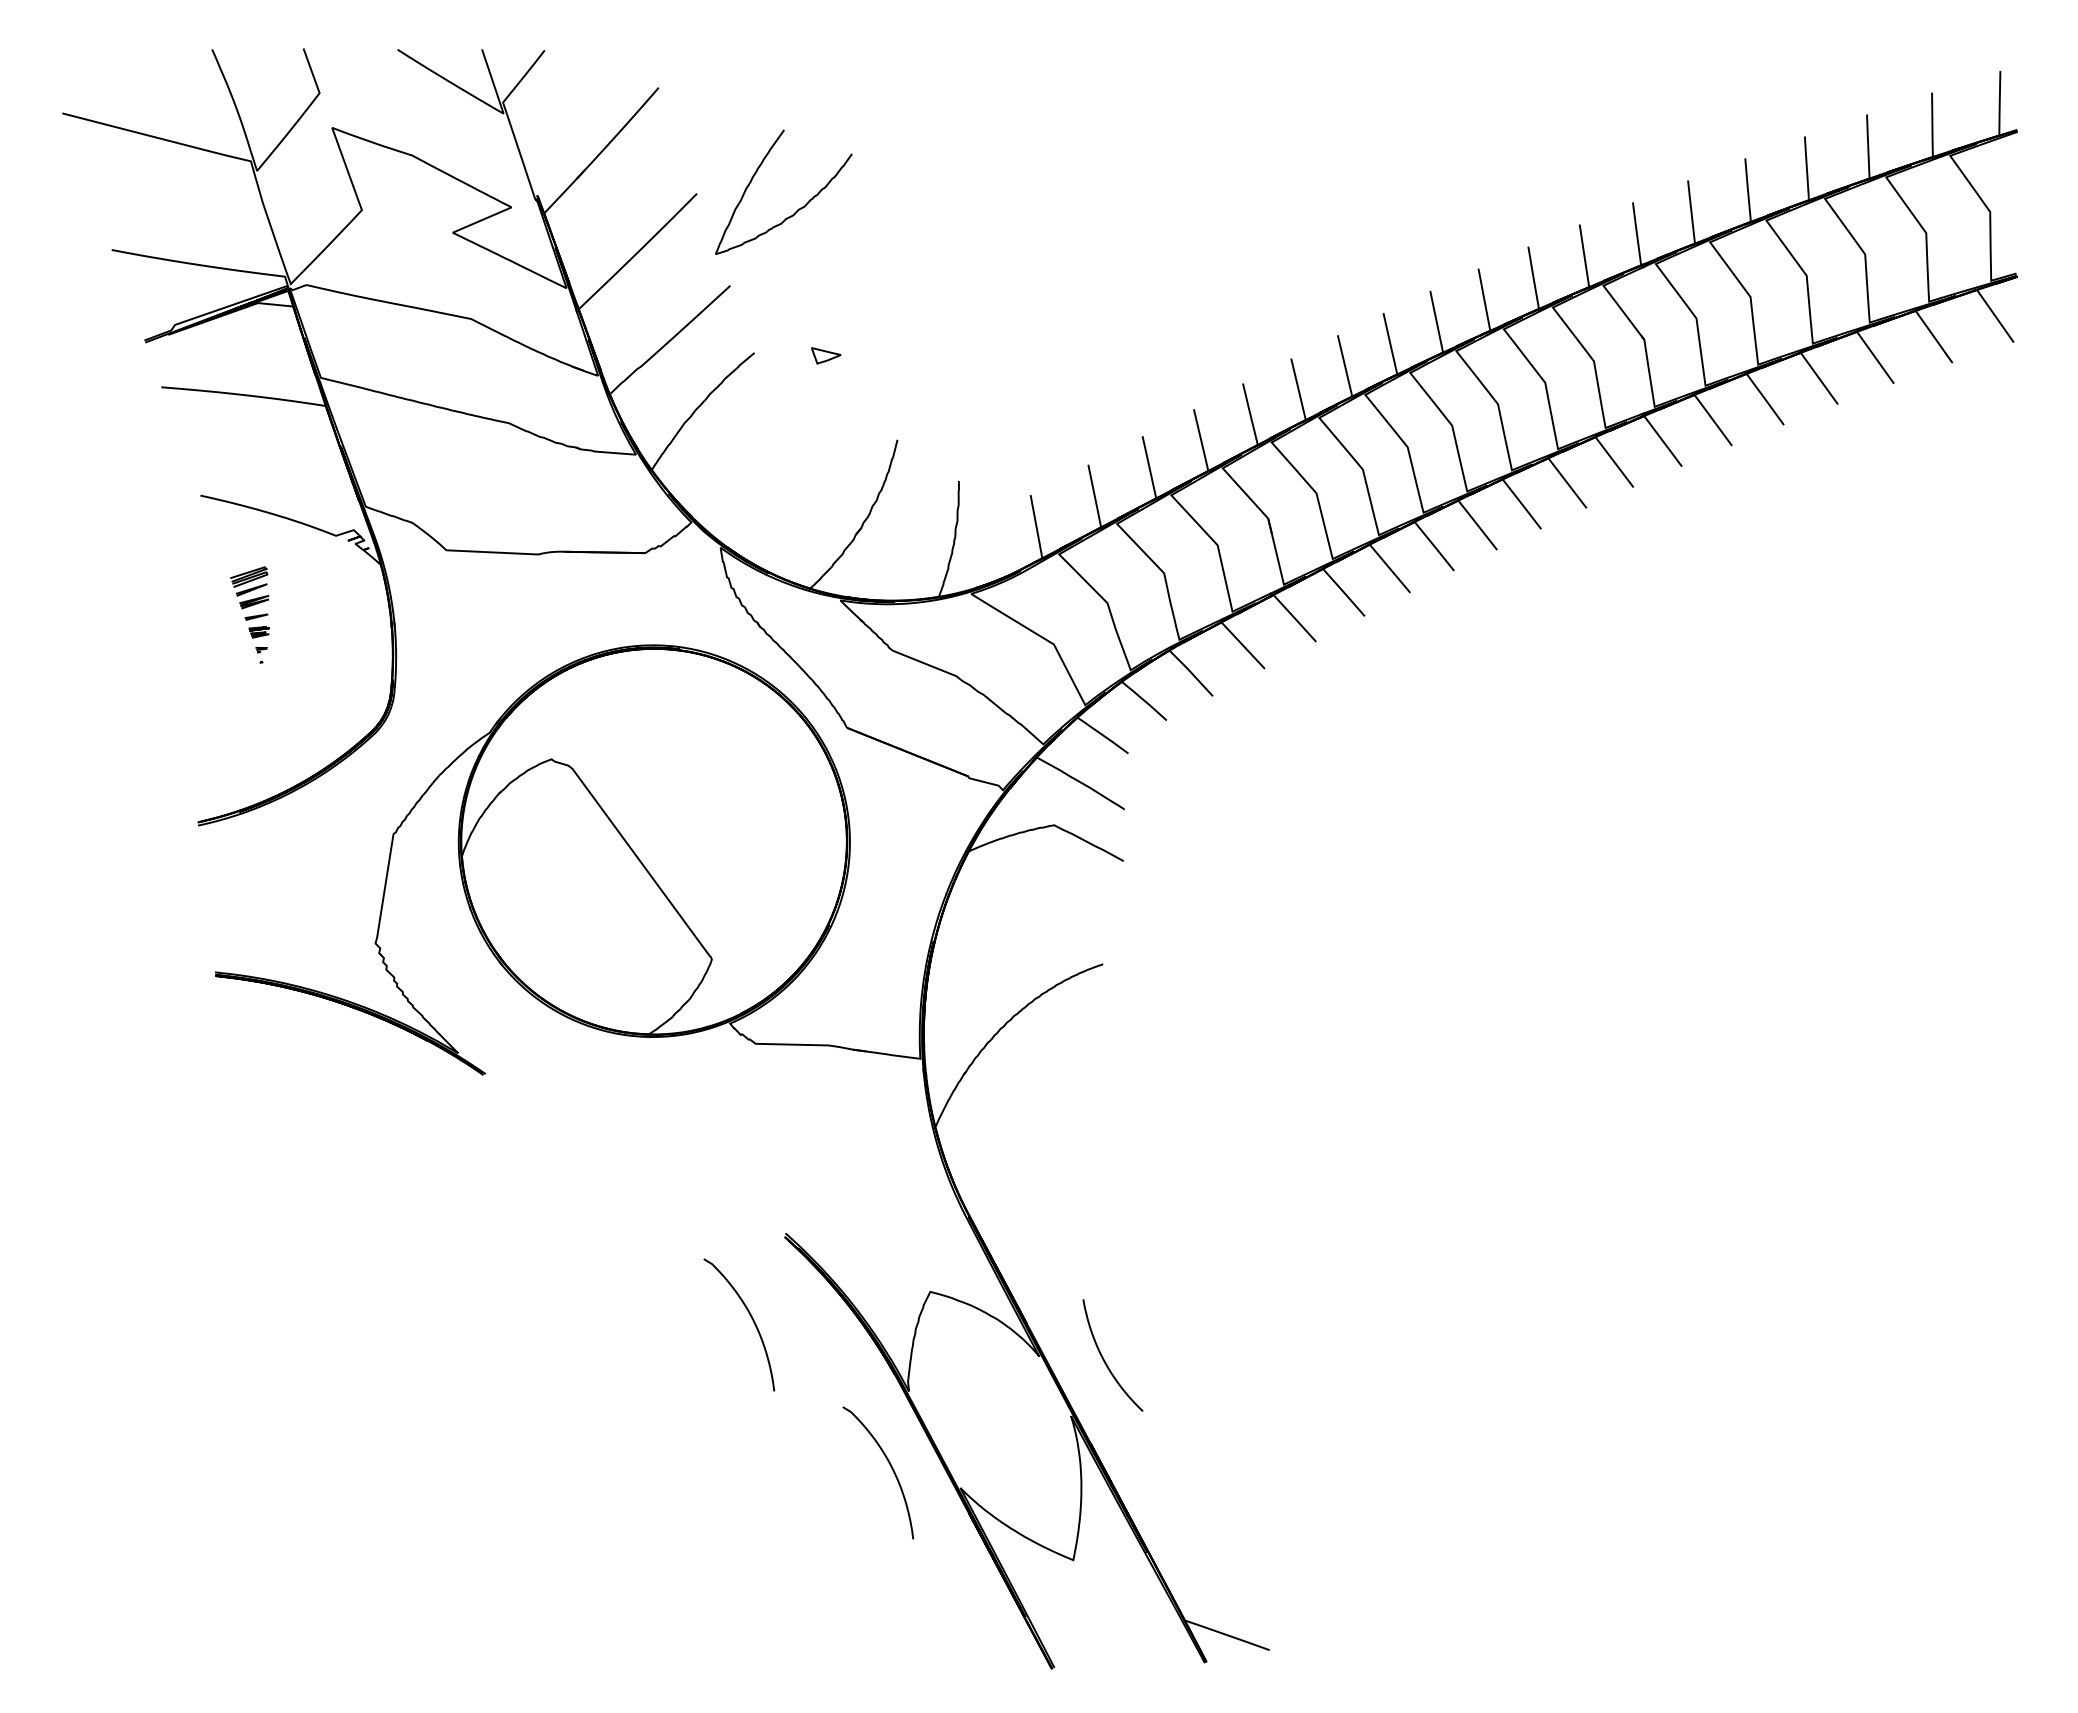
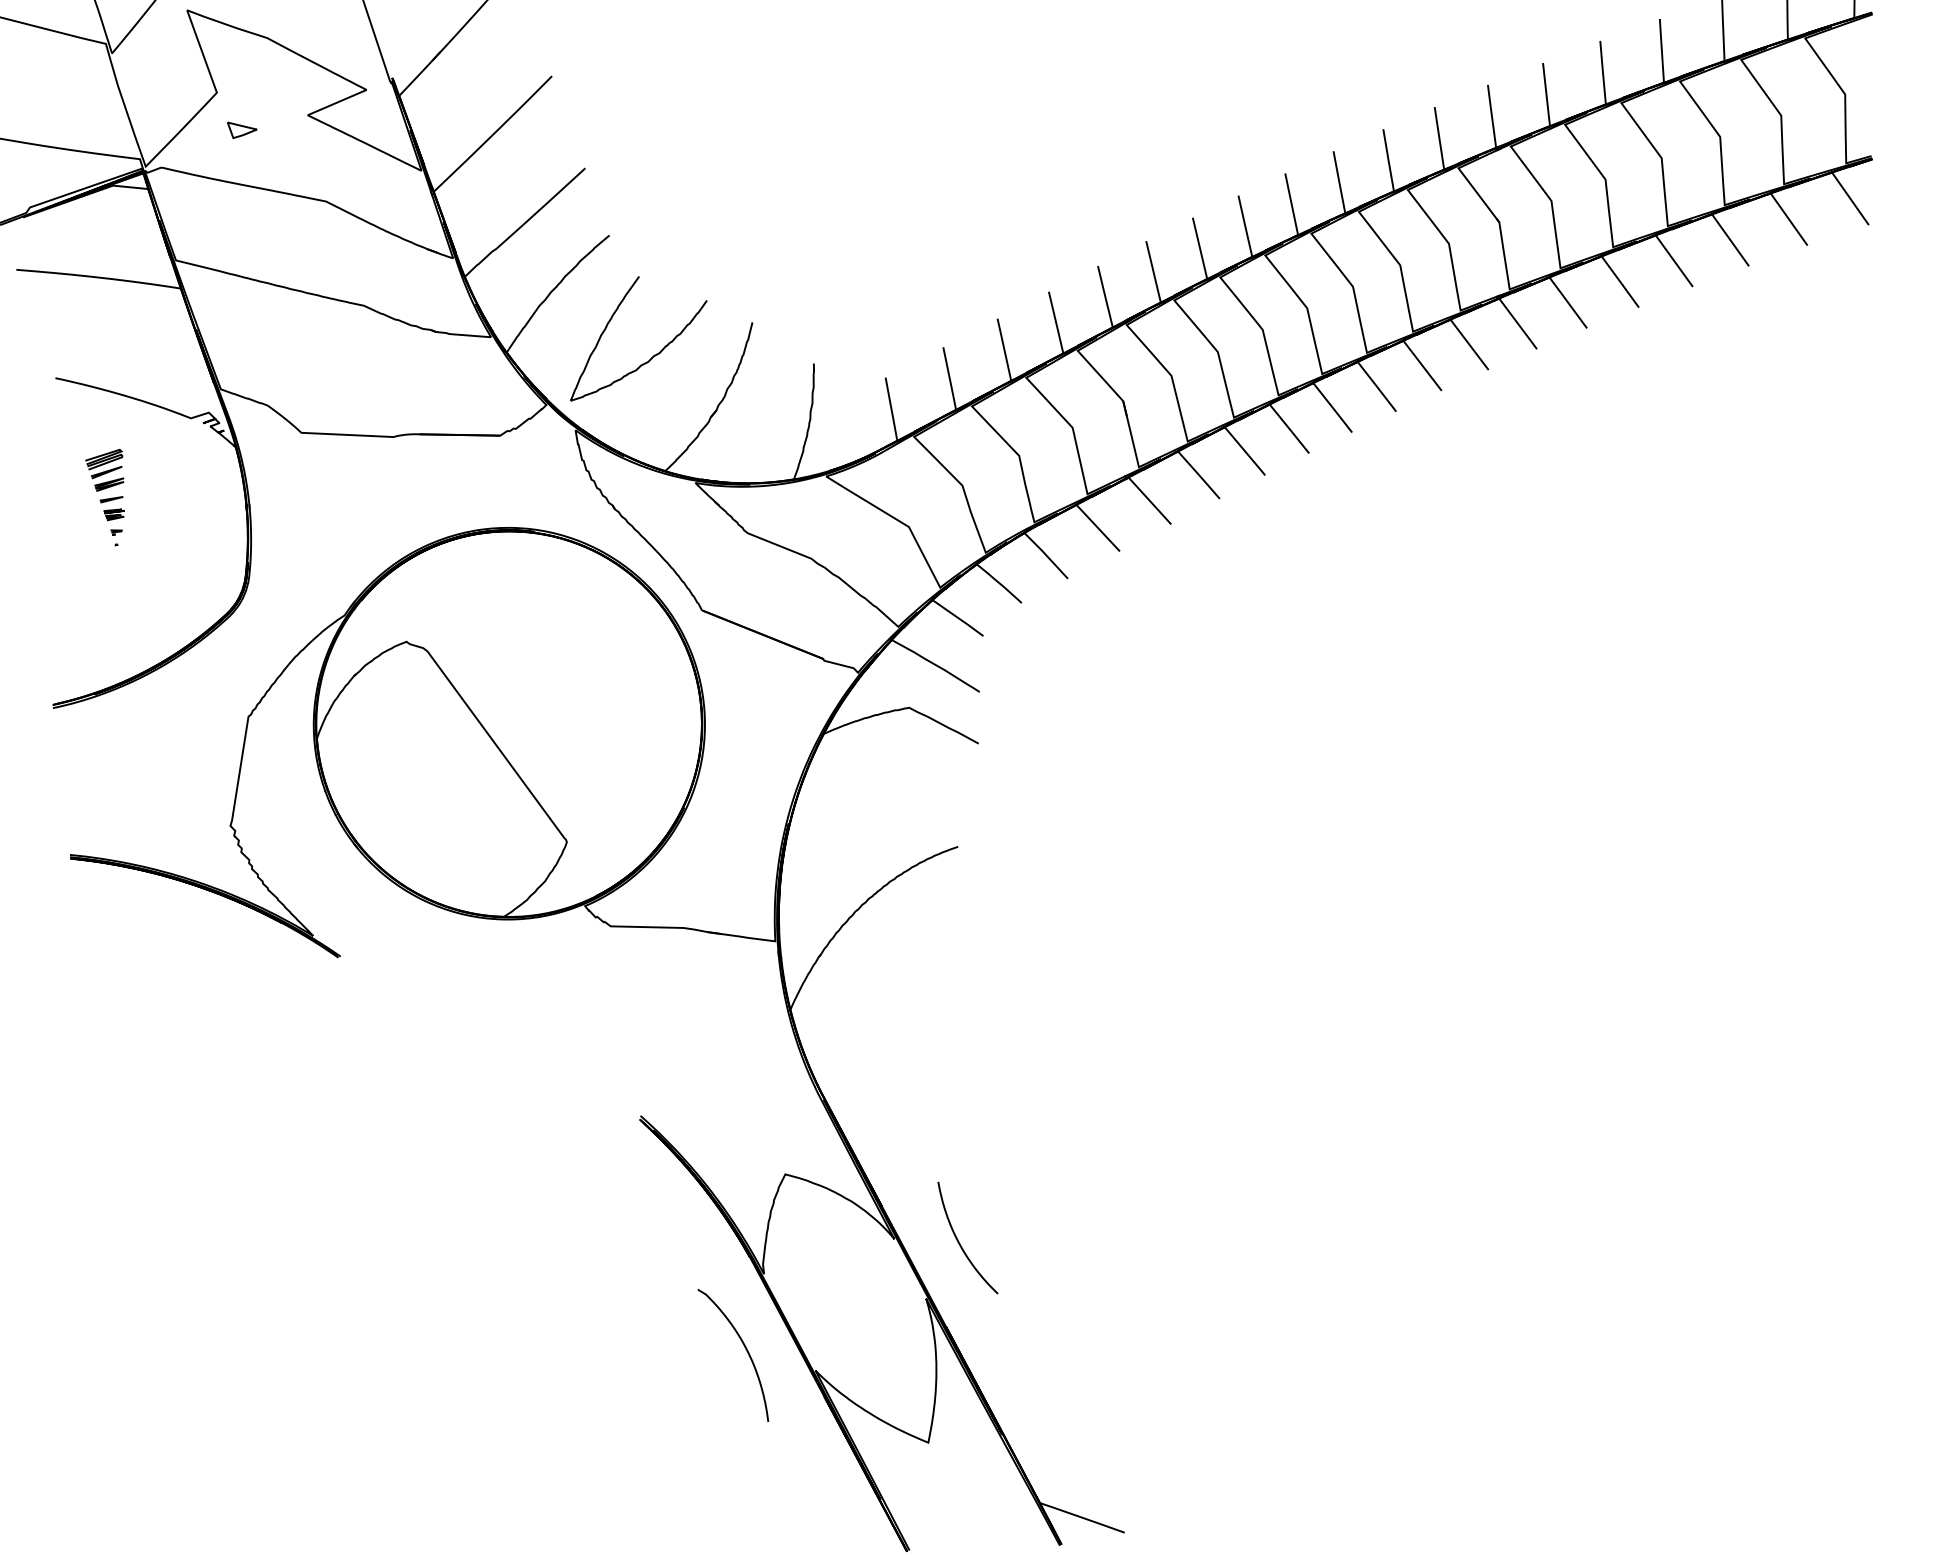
curve: (798, 208) -> (653, 355), moved
part: (826, 355) -> (242, 130), moved
curve: (751, 1319) -> (606, 1202), removed

